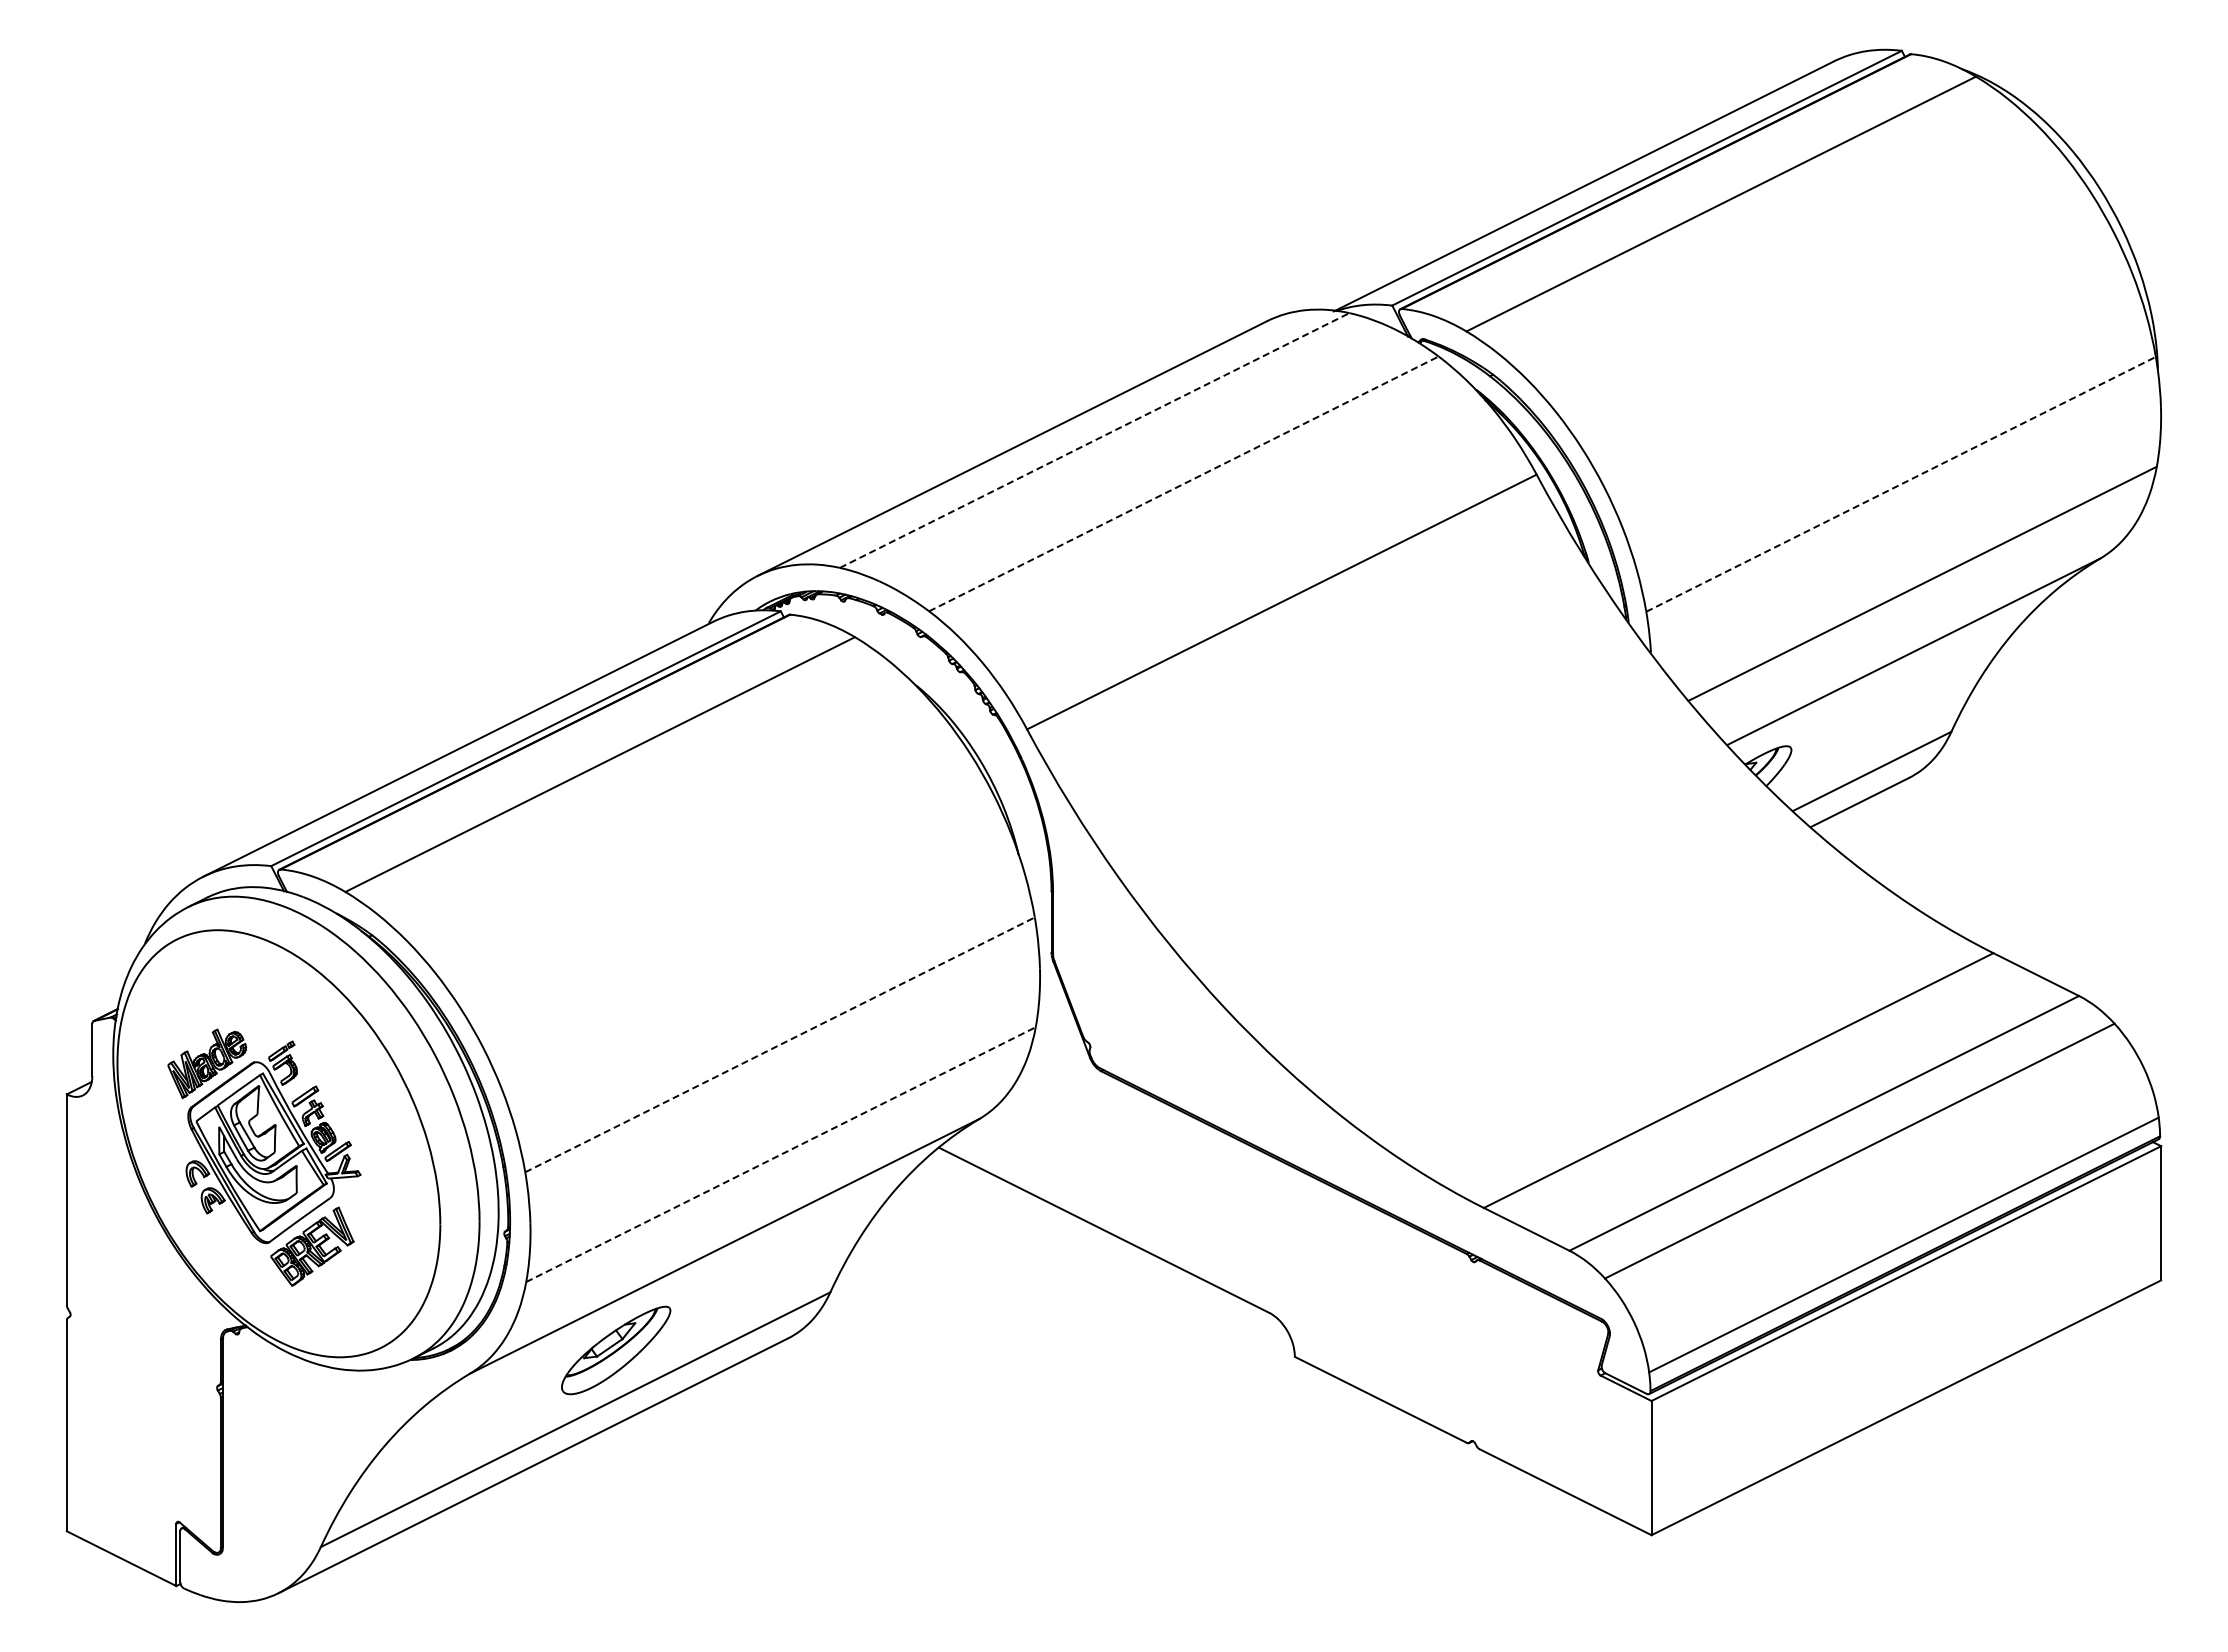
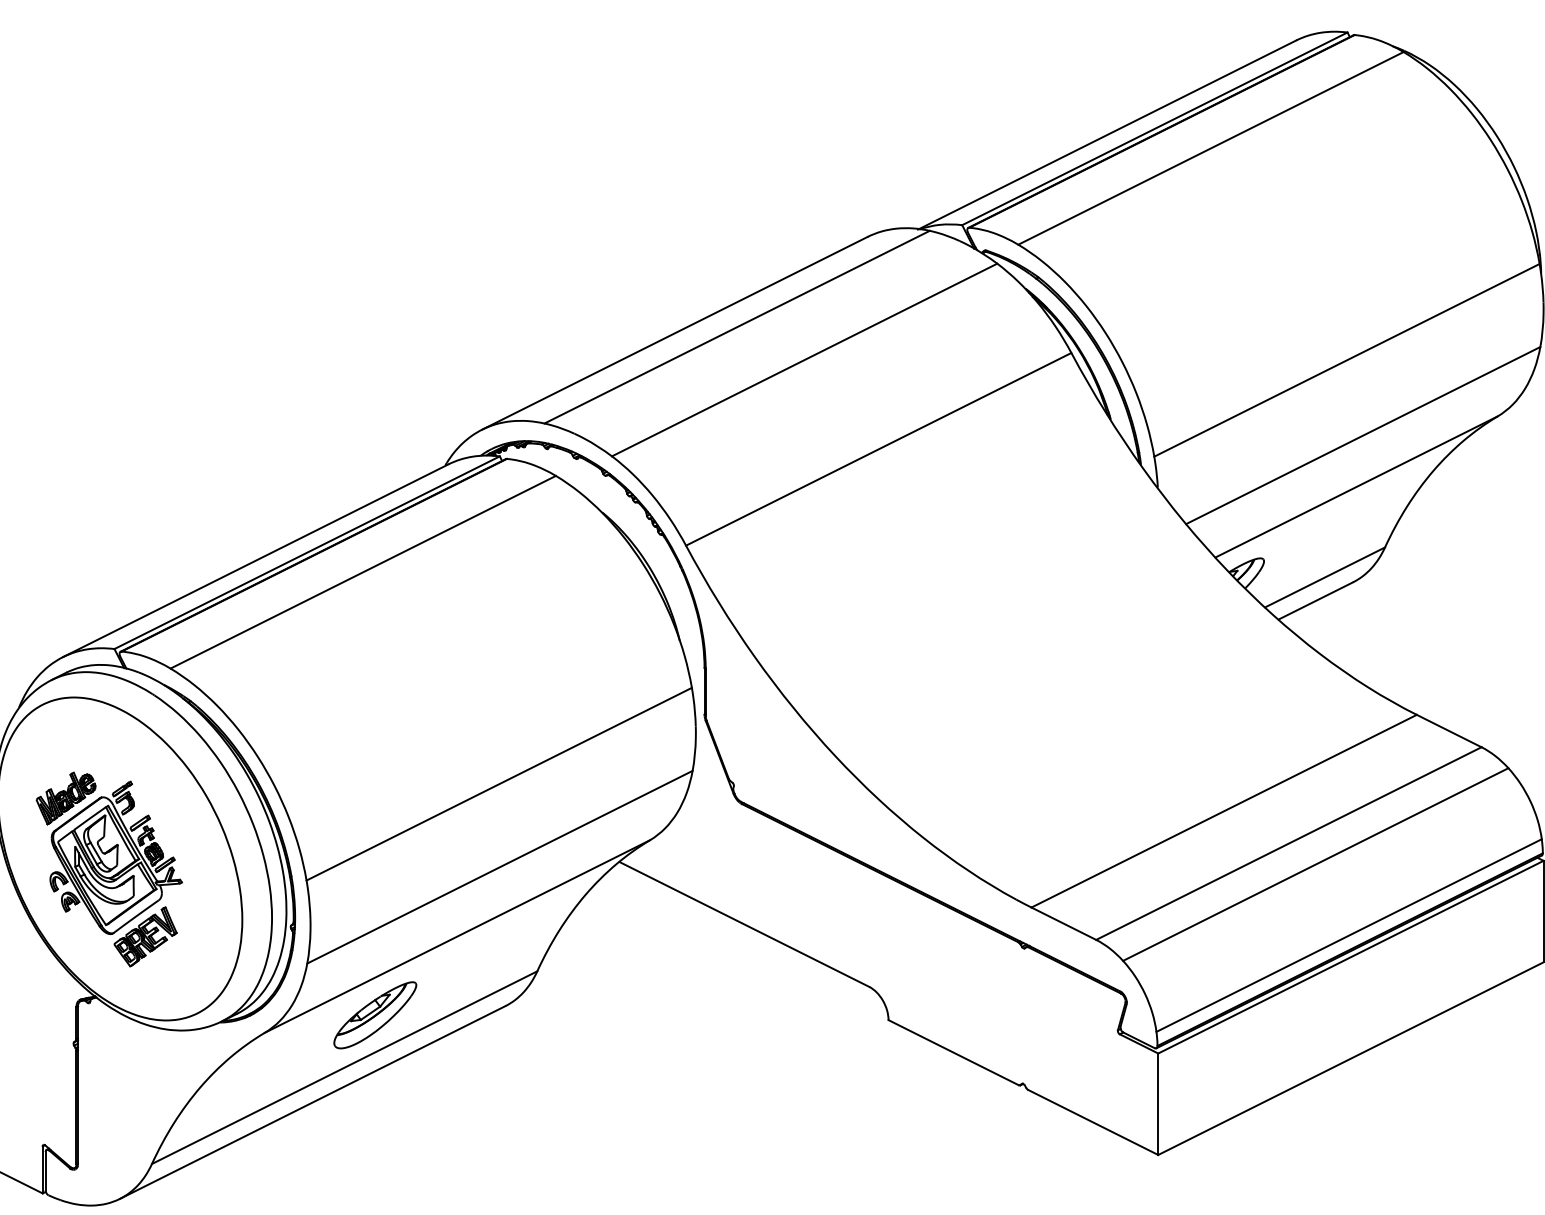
line: (1094, 440) -> (737, 327), dashed -> solid
line: (1183, 483) -> (804, 359), dashed -> solid
line: (1901, 484) -> (1347, 360), dashed -> solid
line: (780, 1044) -> (499, 783), dashed -> solid
line: (781, 1154) -> (500, 867), dashed -> solid

